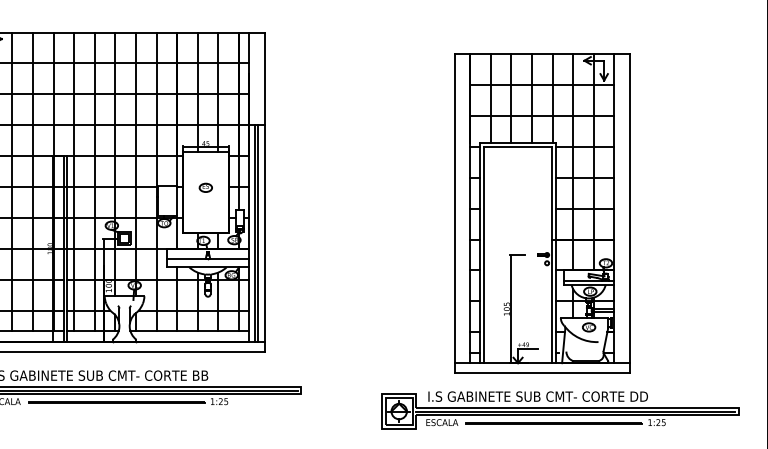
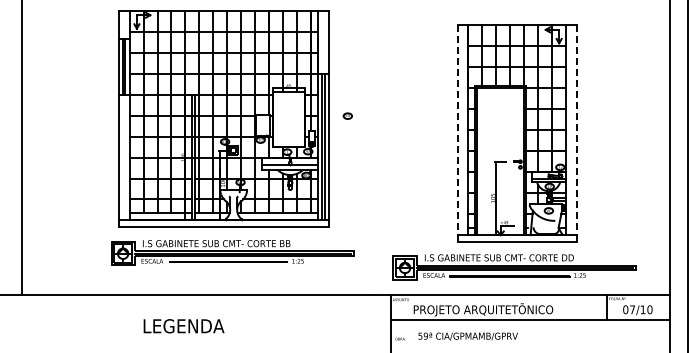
part: (205, 186) -> (347, 115), moved
line: (454, 214) -> (457, 134), solid -> dashed
line: (629, 214) -> (576, 134), solid -> dashed
part: (560, 410) -> (514, 267), moved

